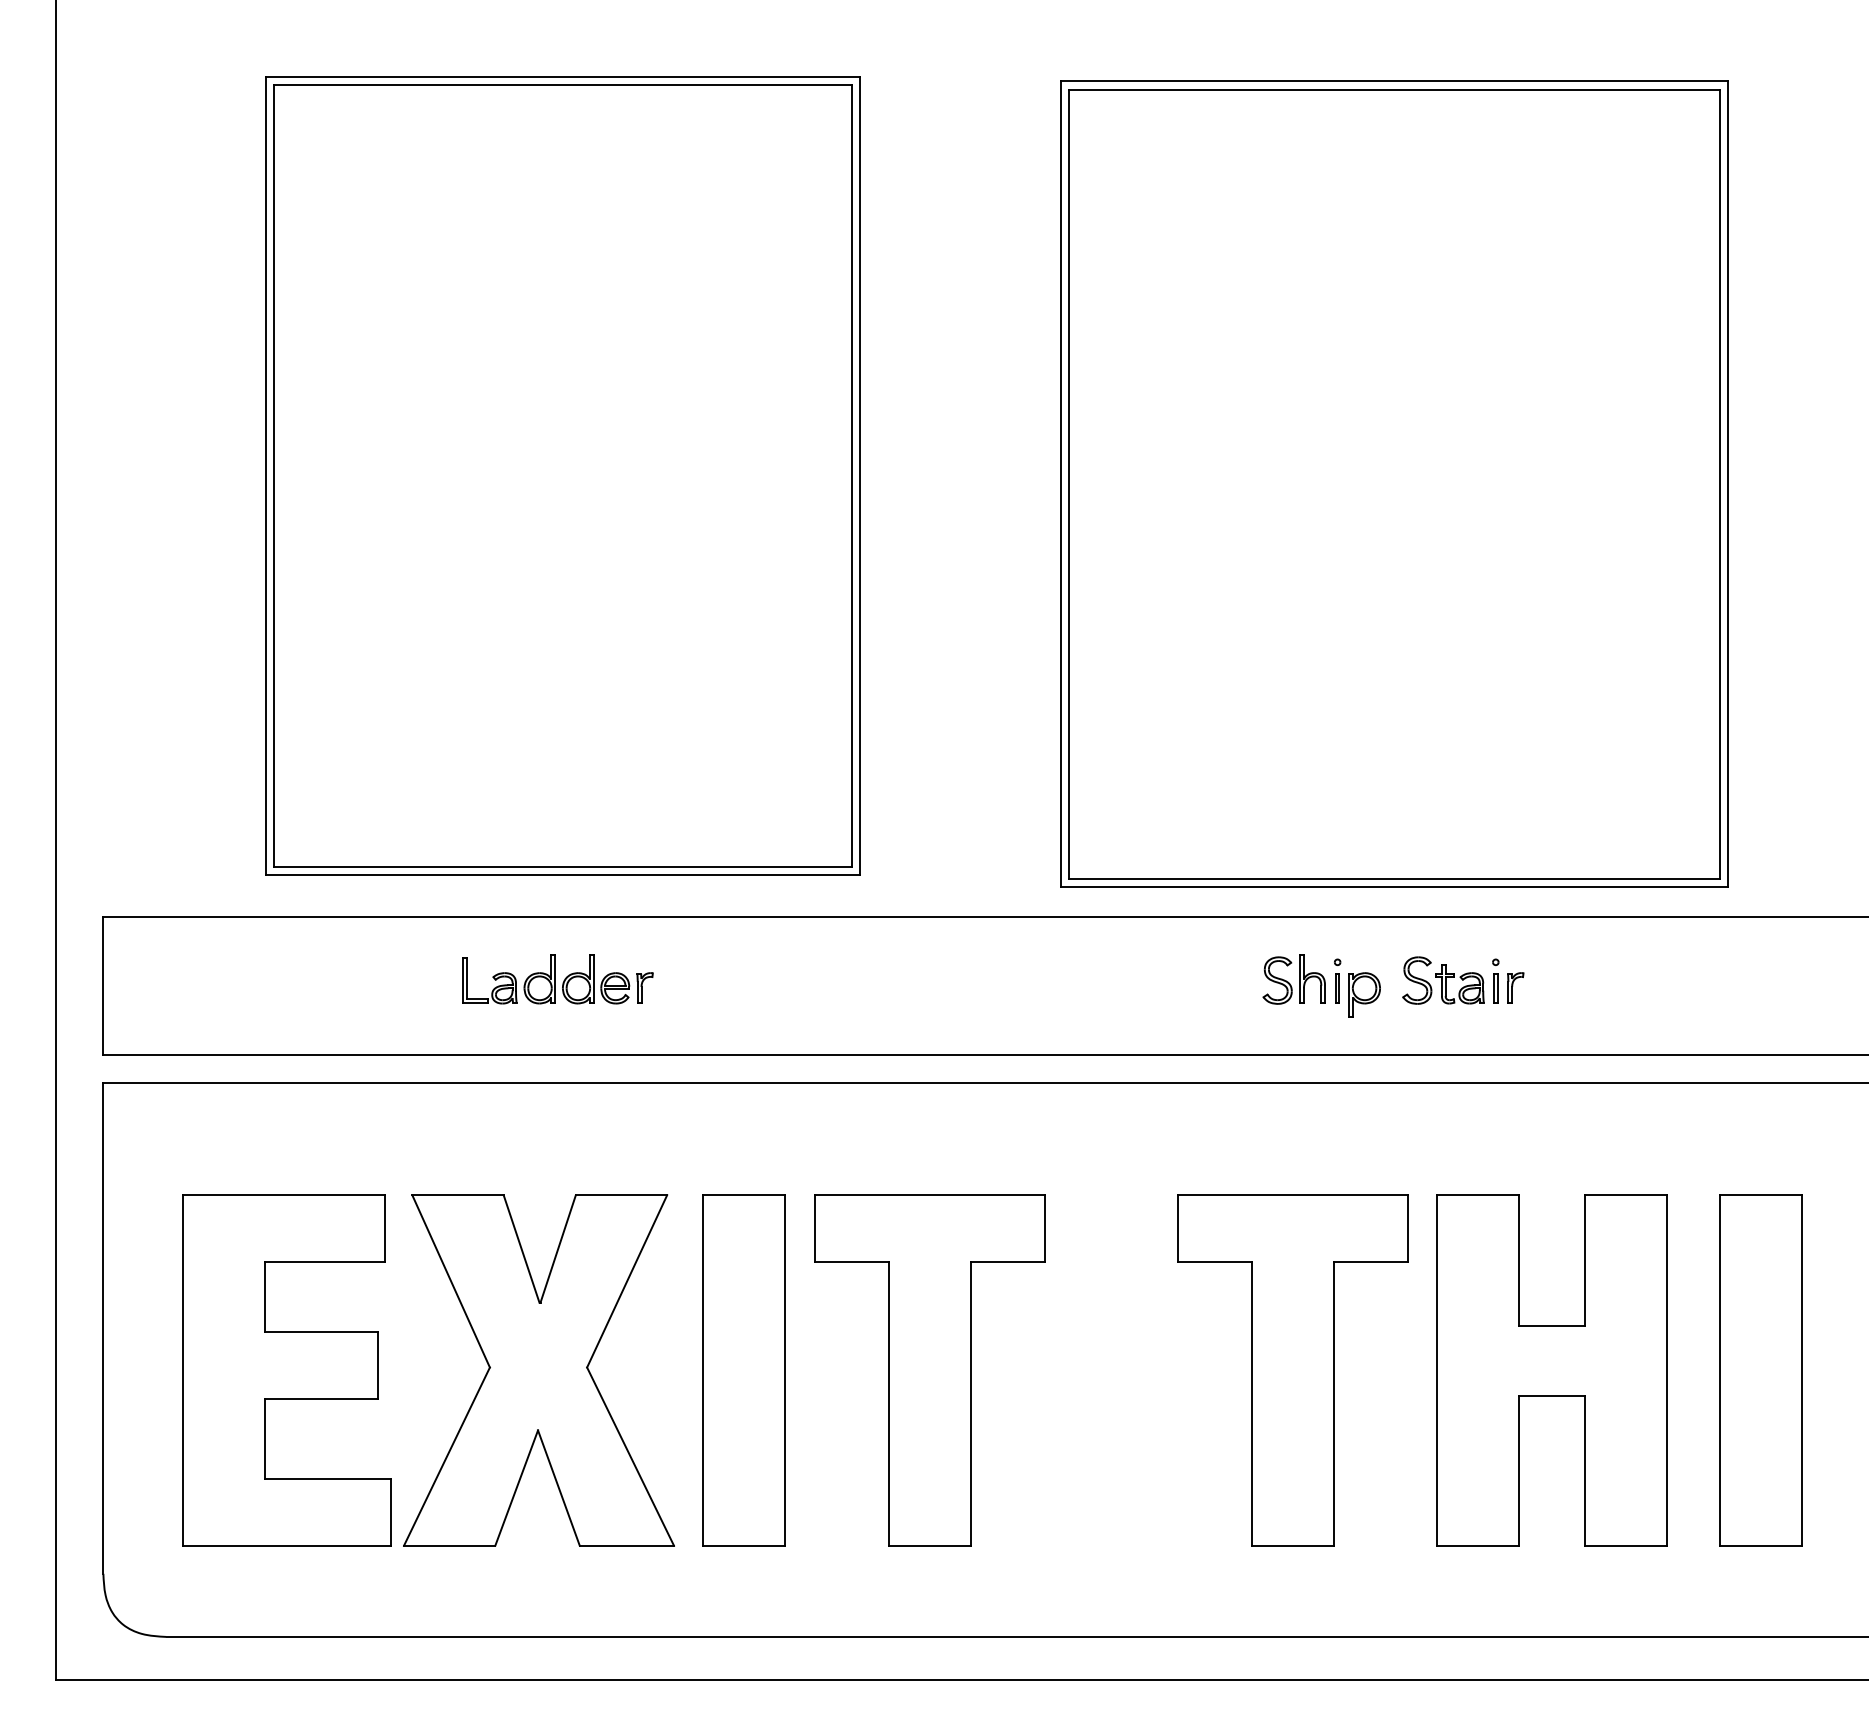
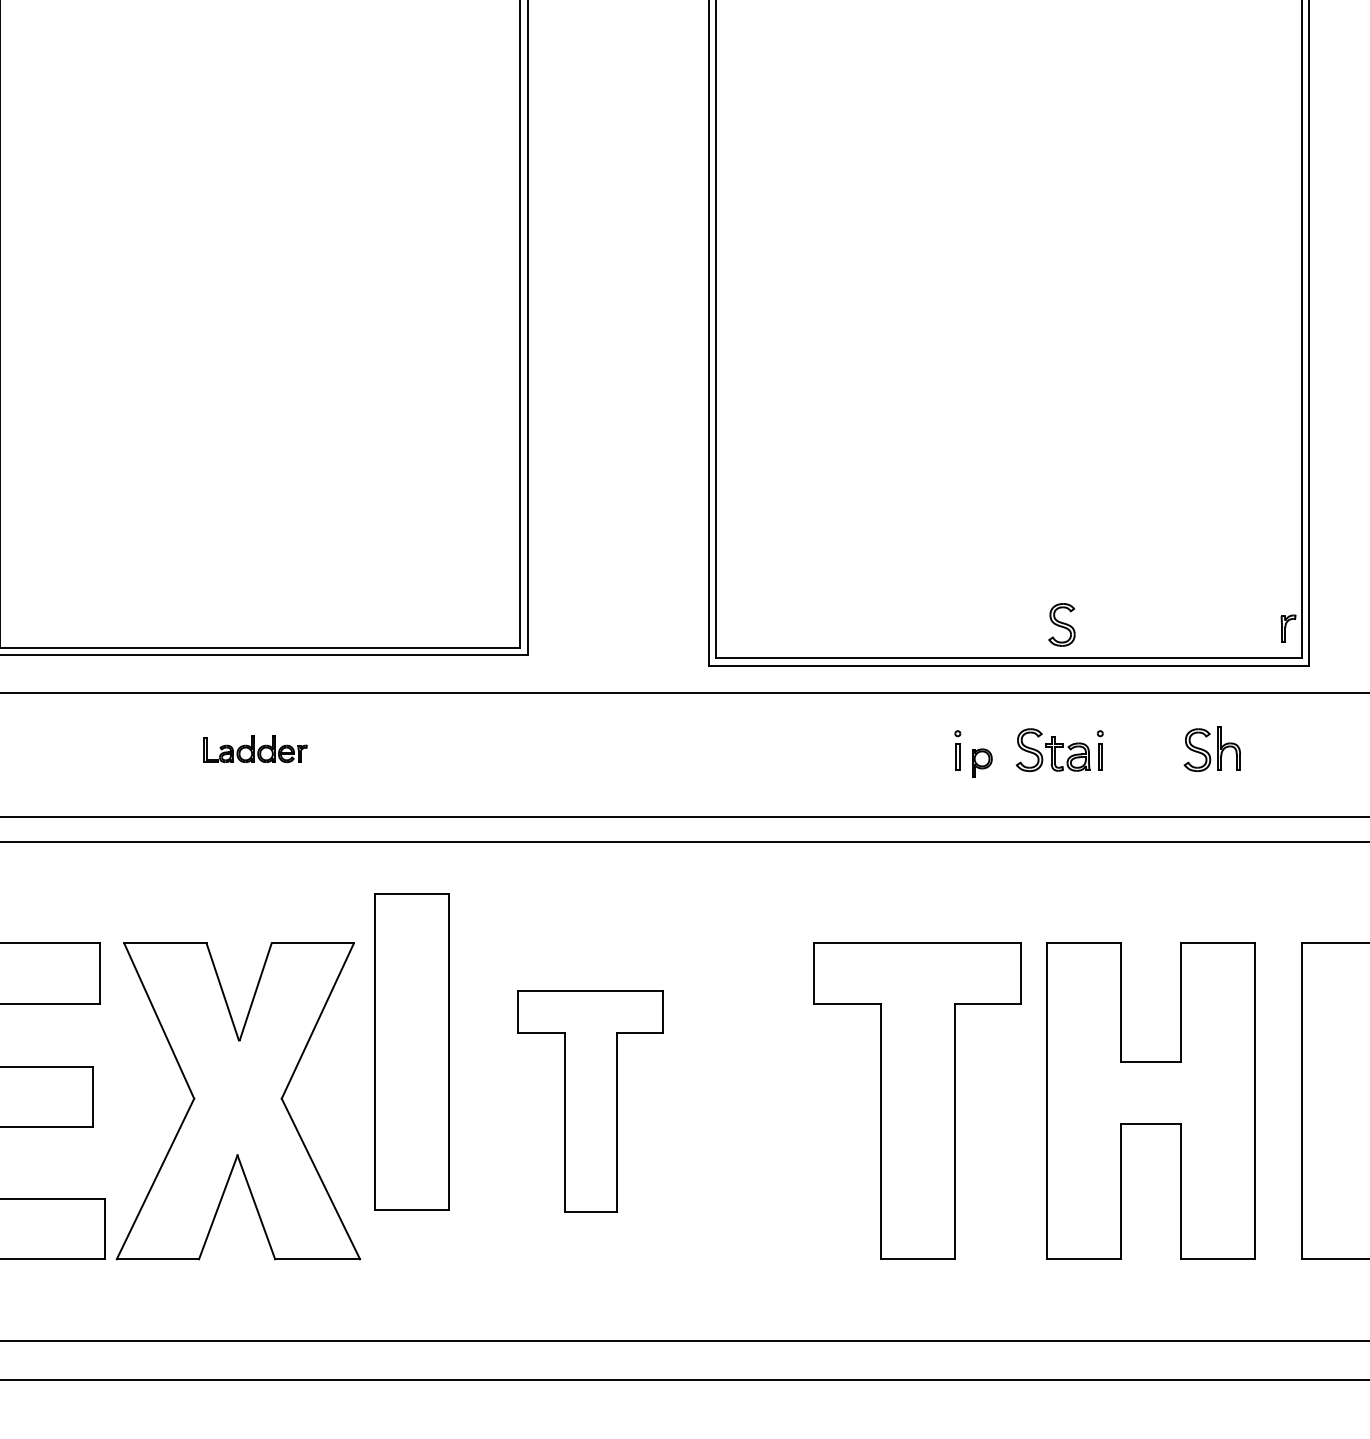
part: (1453, 841) -> (1062, 624), added
part: (557, 979) -> (255, 749), size x0.6
part: (1293, 979) -> (1211, 749), moved
part: (1515, 987) -> (1288, 628), moved
part: (1364, 994) -> (982, 762), size x0.7
part: (743, 1370) -> (411, 1051), moved
part: (929, 1370) -> (590, 1101), size x0.7

